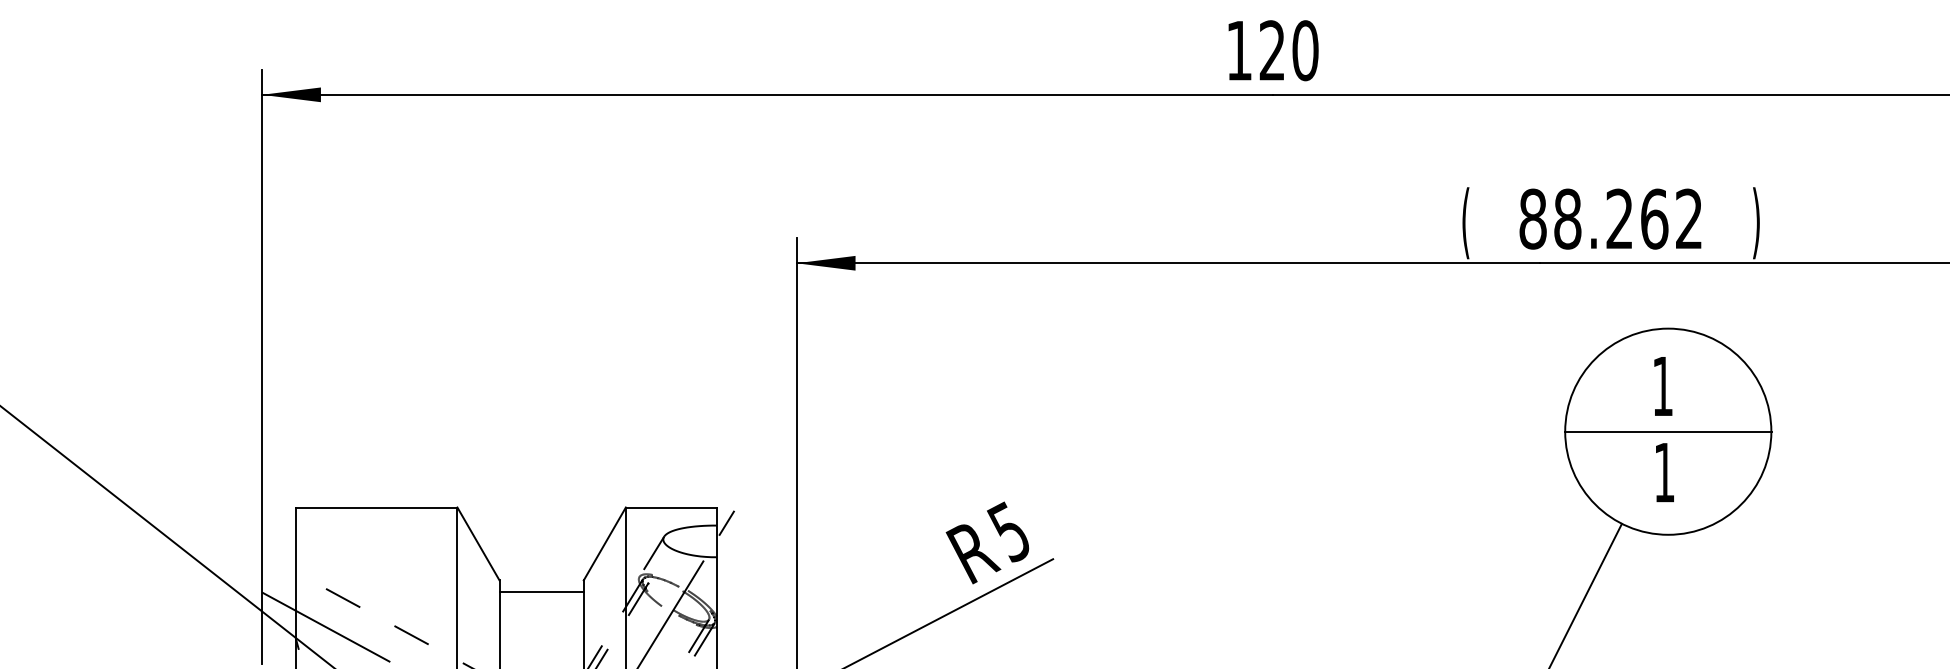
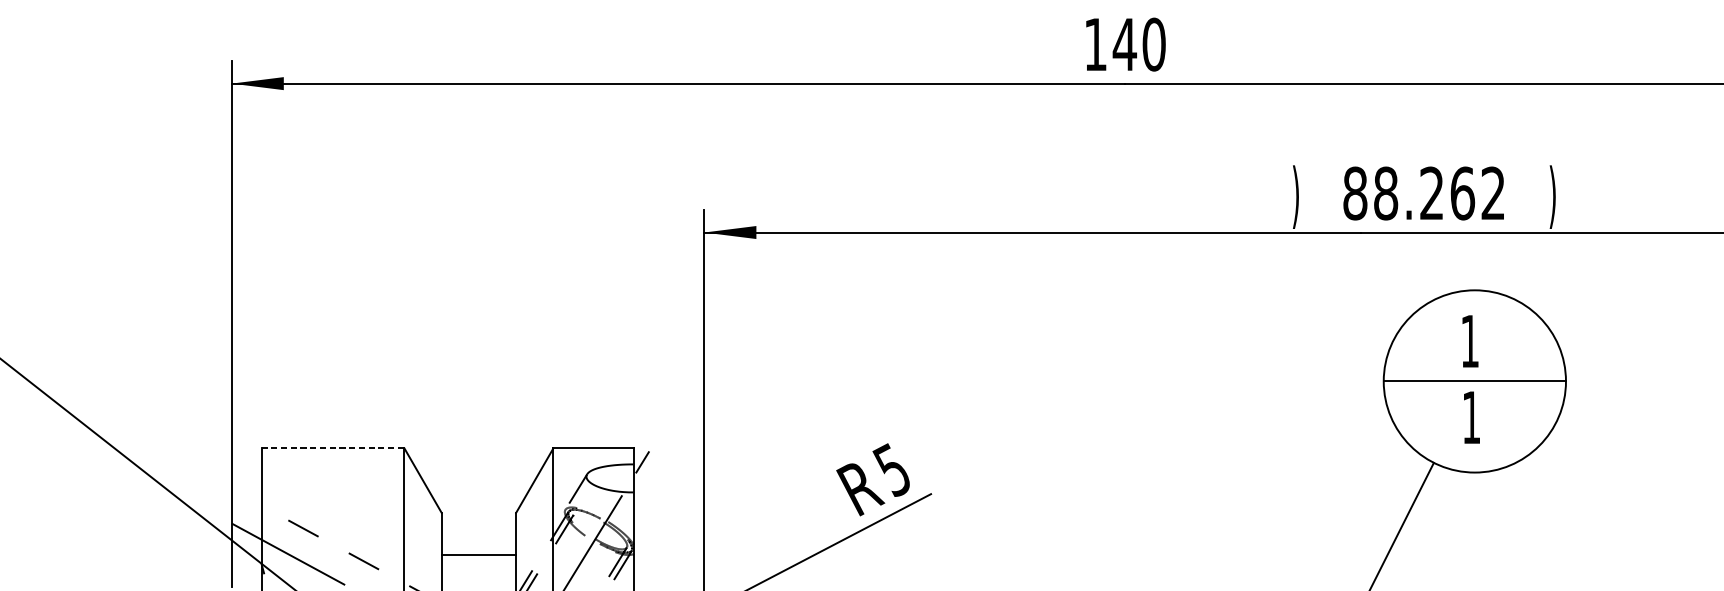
text: (1272, 50) -> (1124, 44), 120 -> 140
text: (1465, 223) -> (1295, 197), ( -> )
line: (376, 507) -> (332, 448), solid -> dashed
line: (541, 591) -> (478, 554), moved

